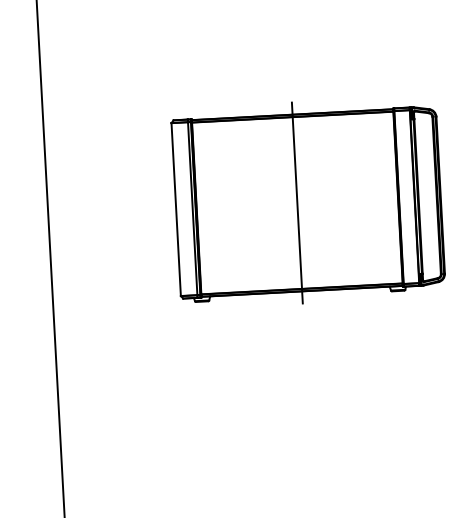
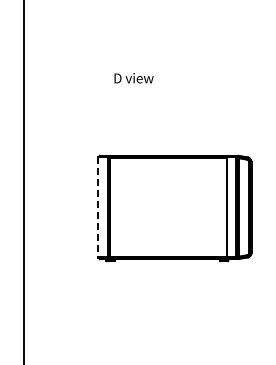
line: (297, 203) -> (168, 207), removed
line: (176, 209) -> (98, 207), solid -> dashed

